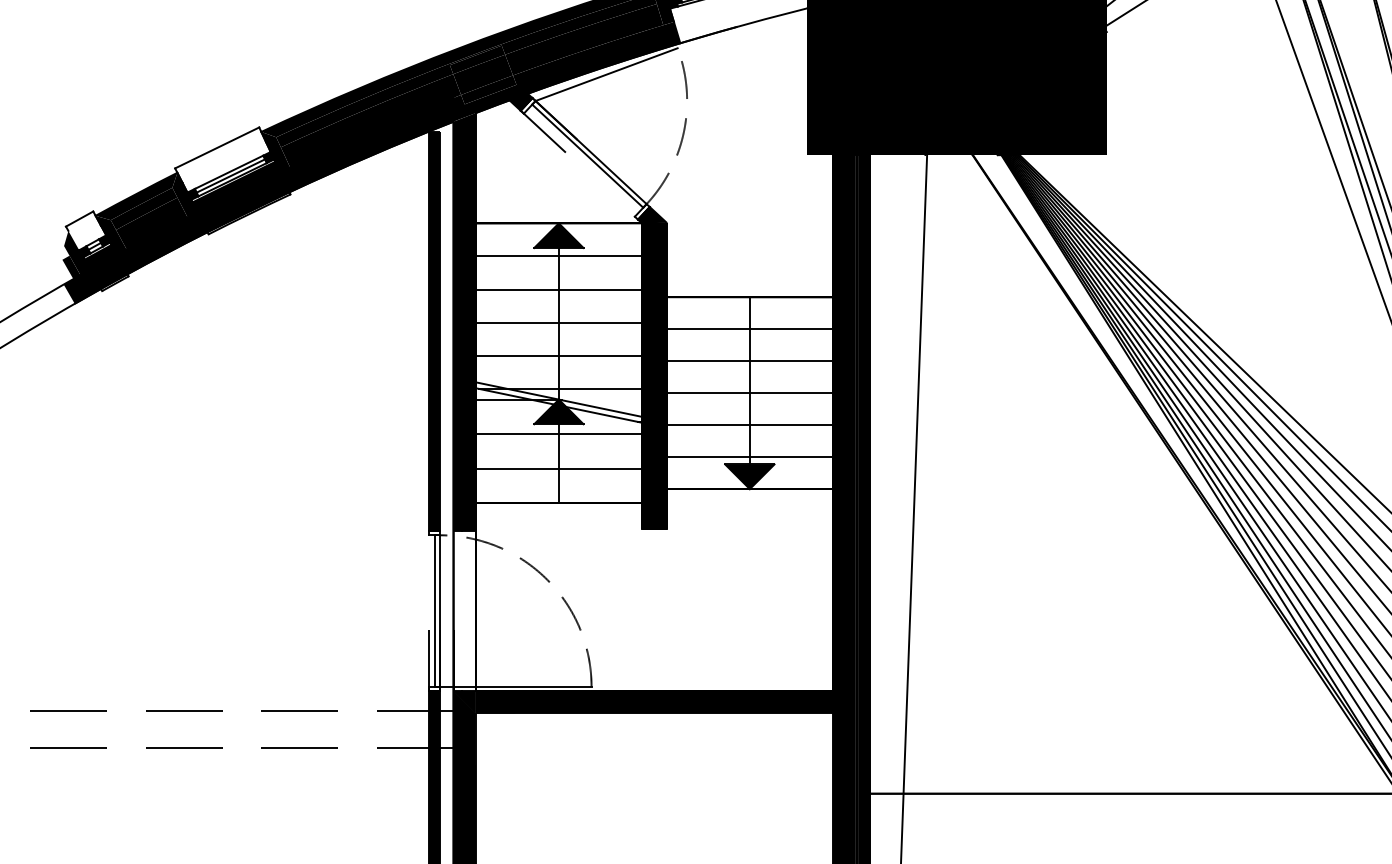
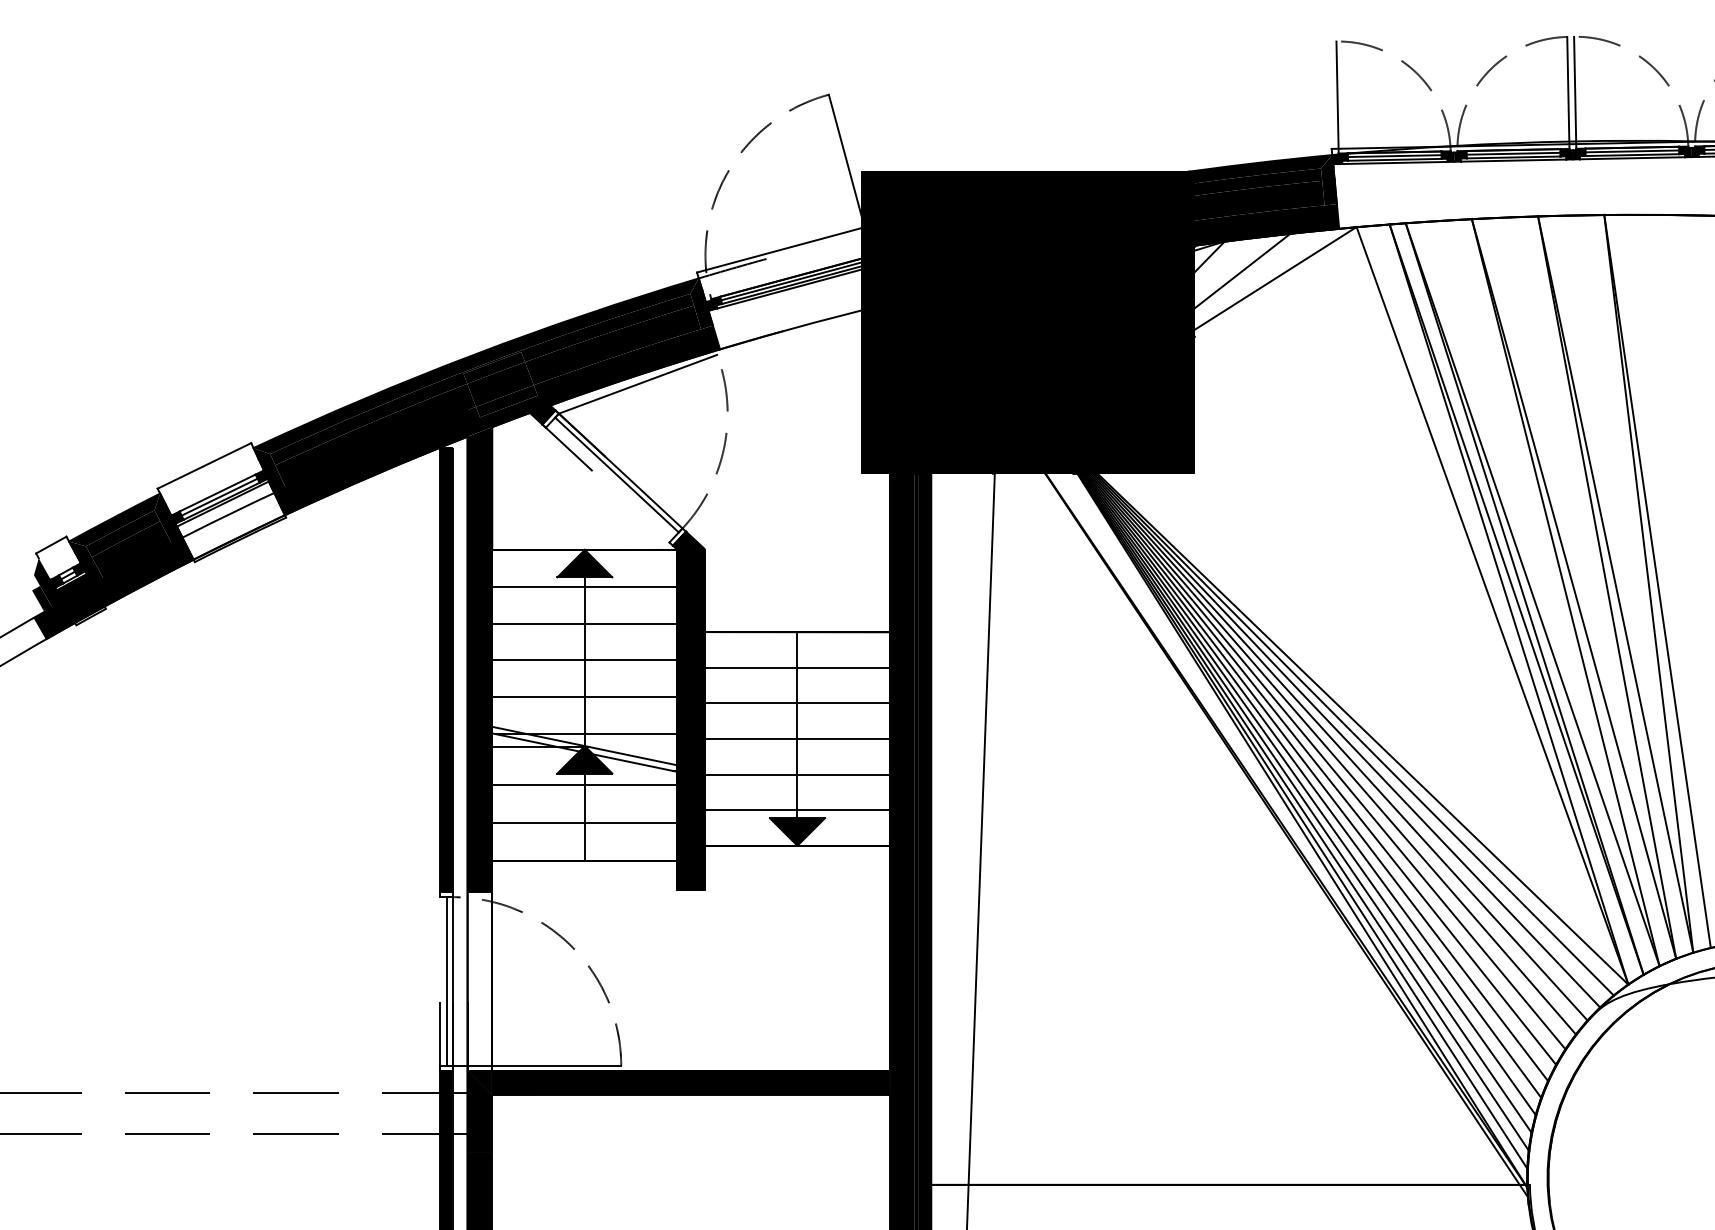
fill: (240, 196) -> (230, 520), removed

